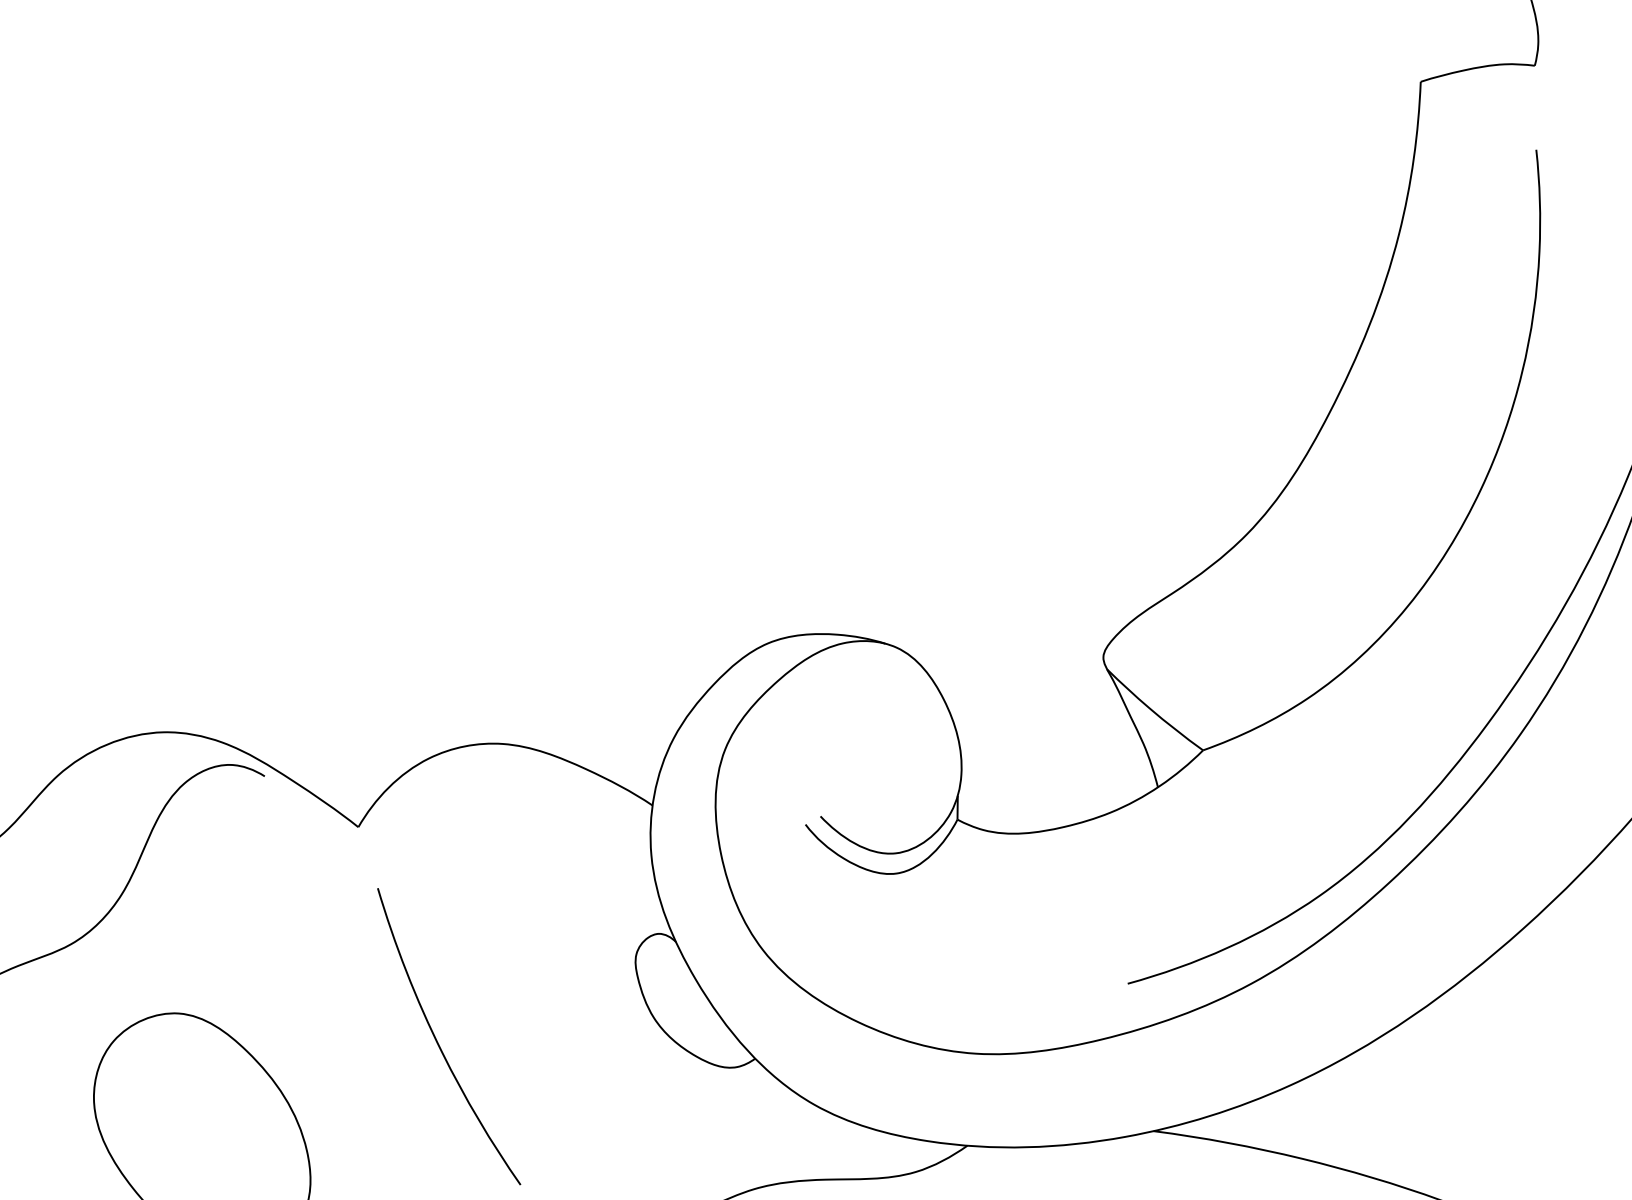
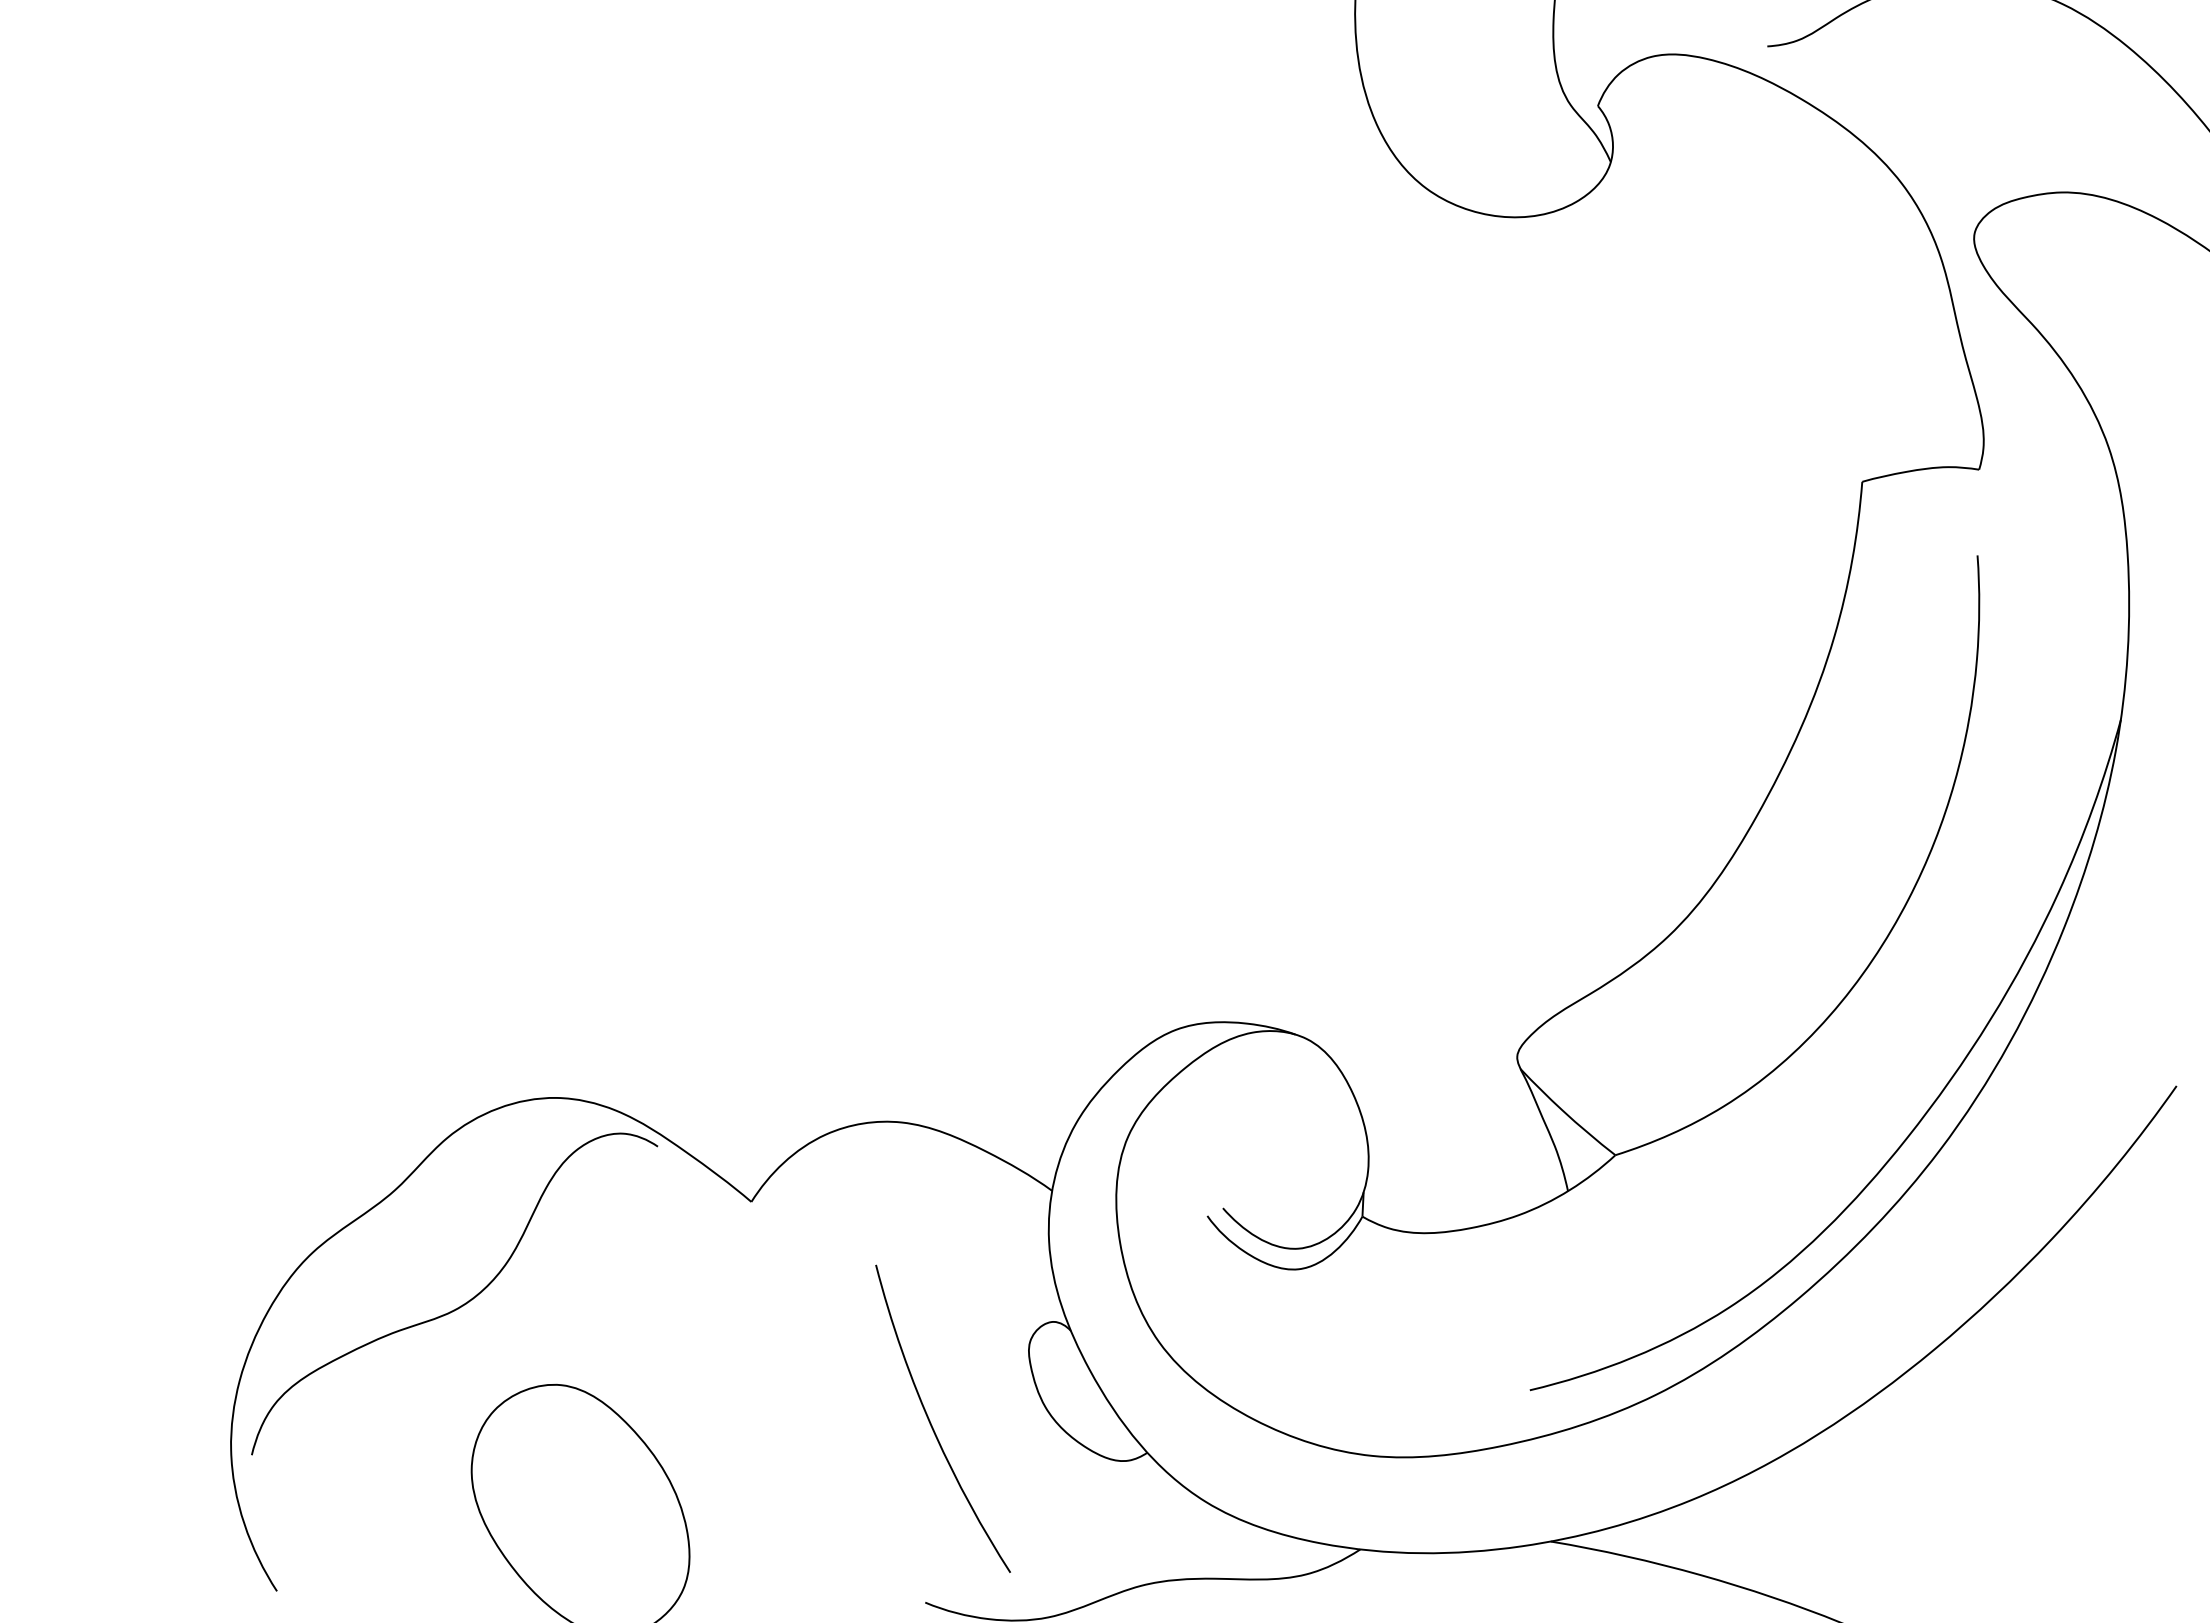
curve: (437, 1041) -> (931, 1423), moved

